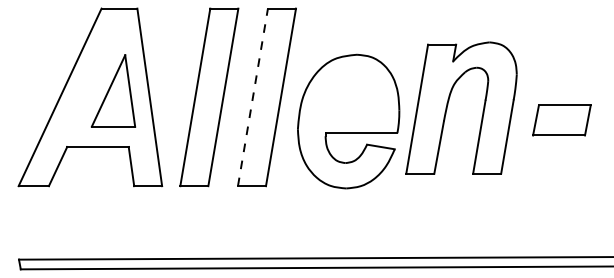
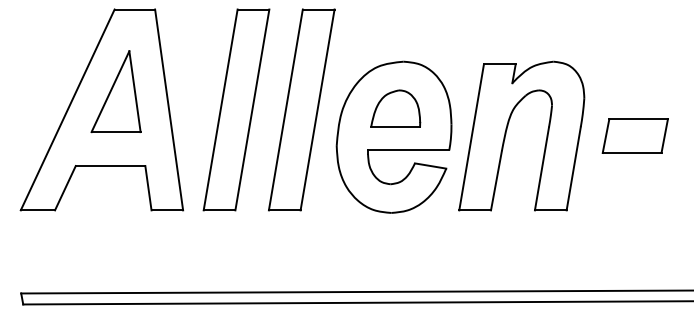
part: (112, 90) -> (115, 91), moved
part: (349, 96) -> (395, 108), added
line: (252, 97) -> (285, 109), dashed -> solid
part: (448, 103) -> (507, 130), moved

